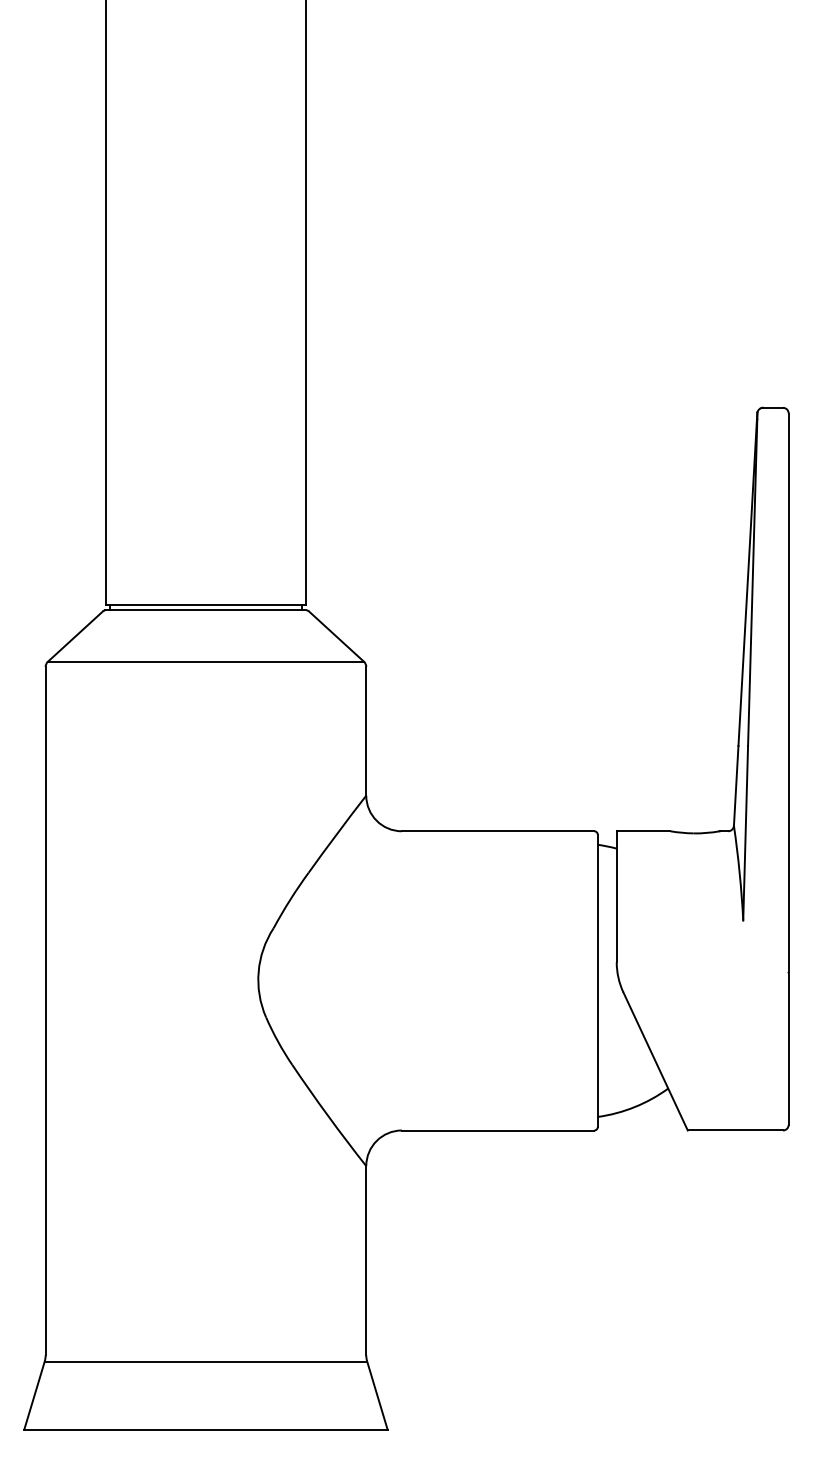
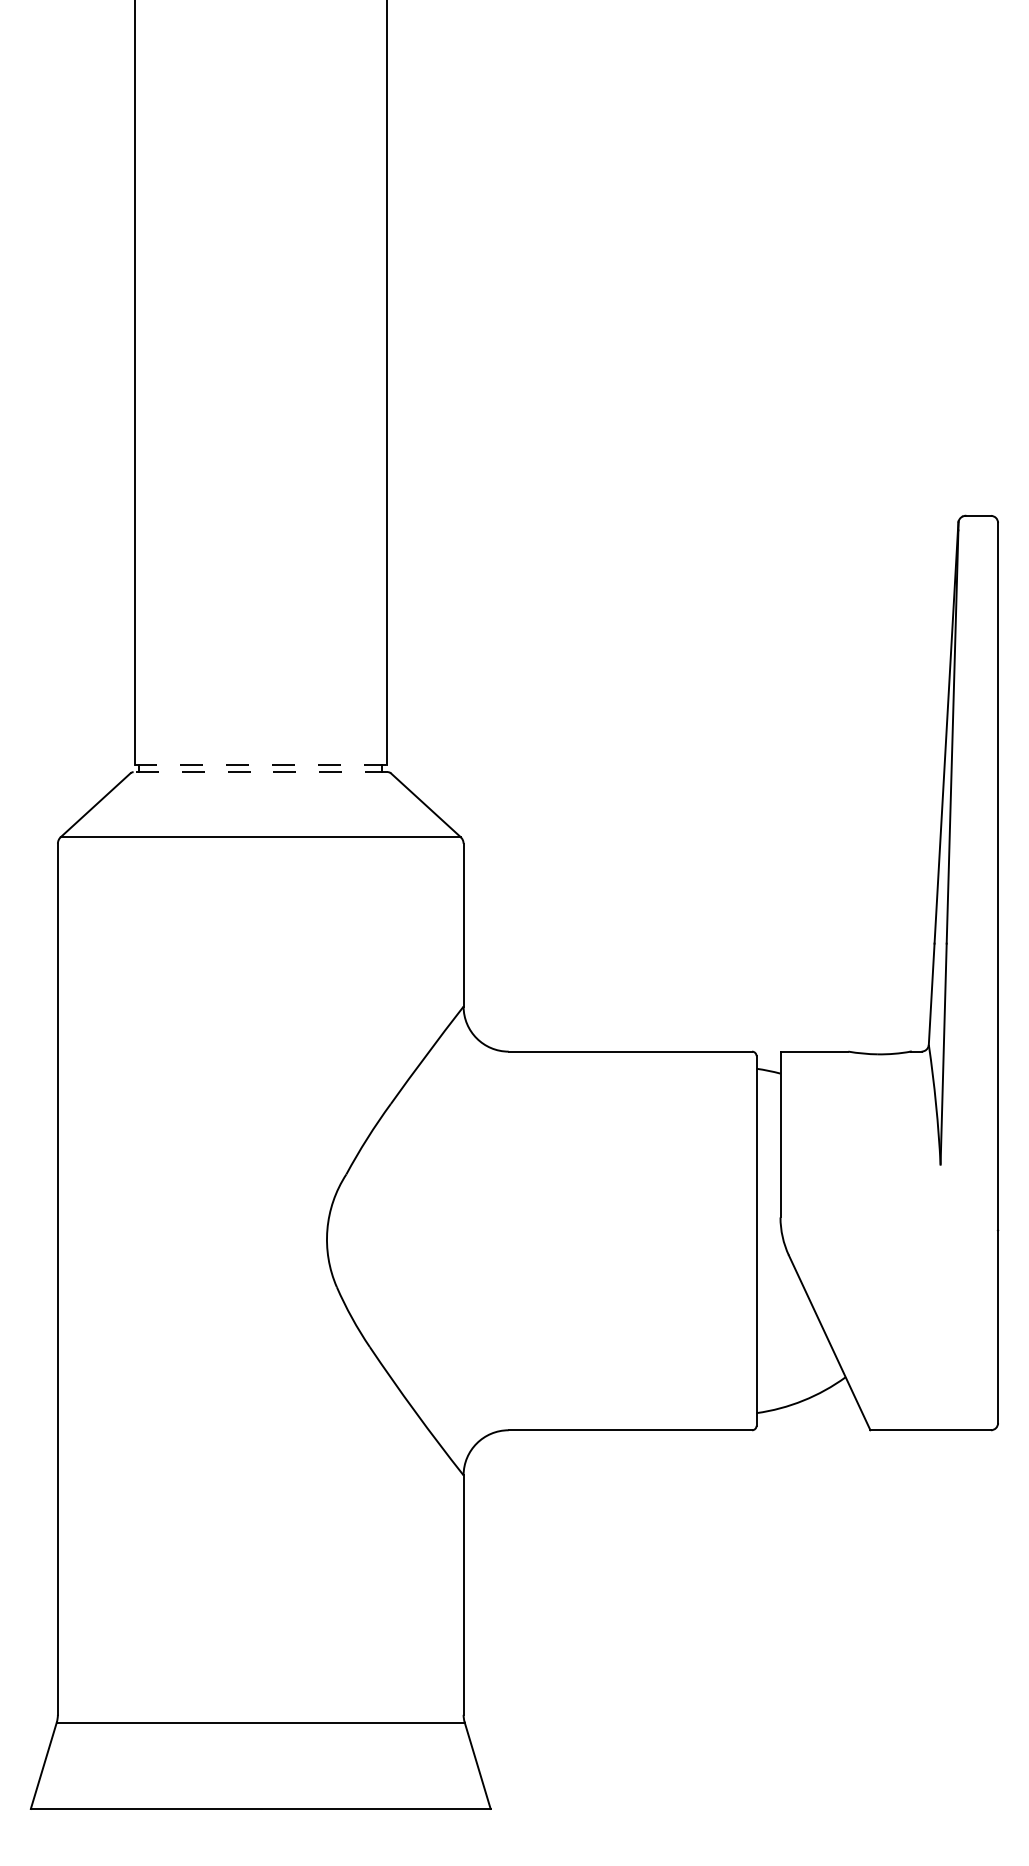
line: (206, 604) -> (261, 764), solid -> dashed
line: (205, 610) -> (260, 772), solid -> dashed

